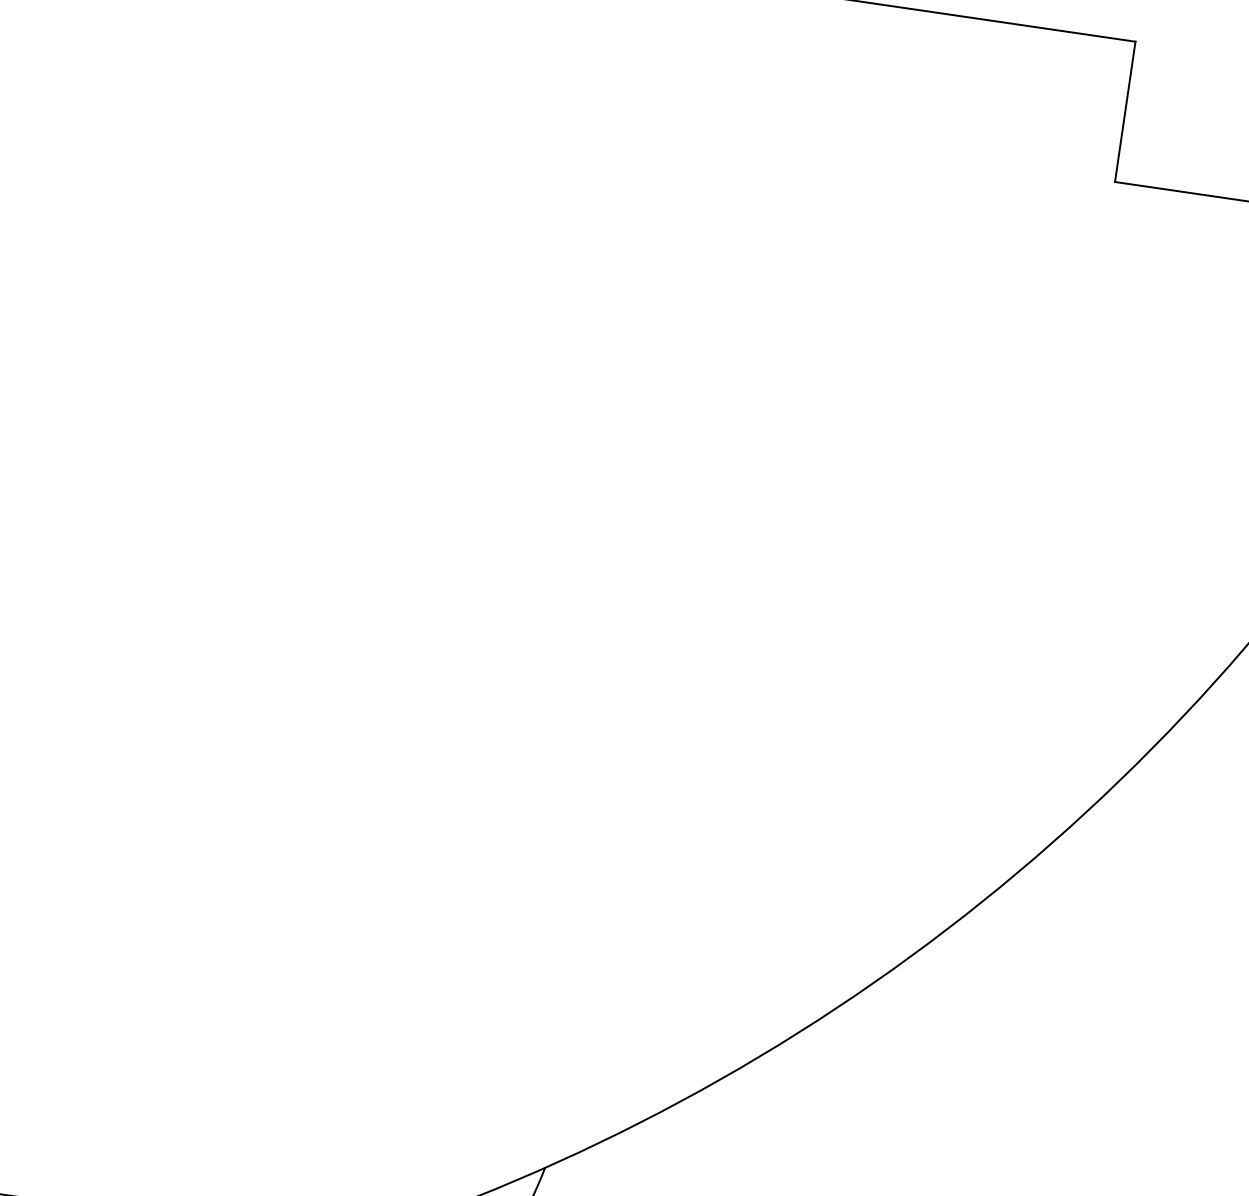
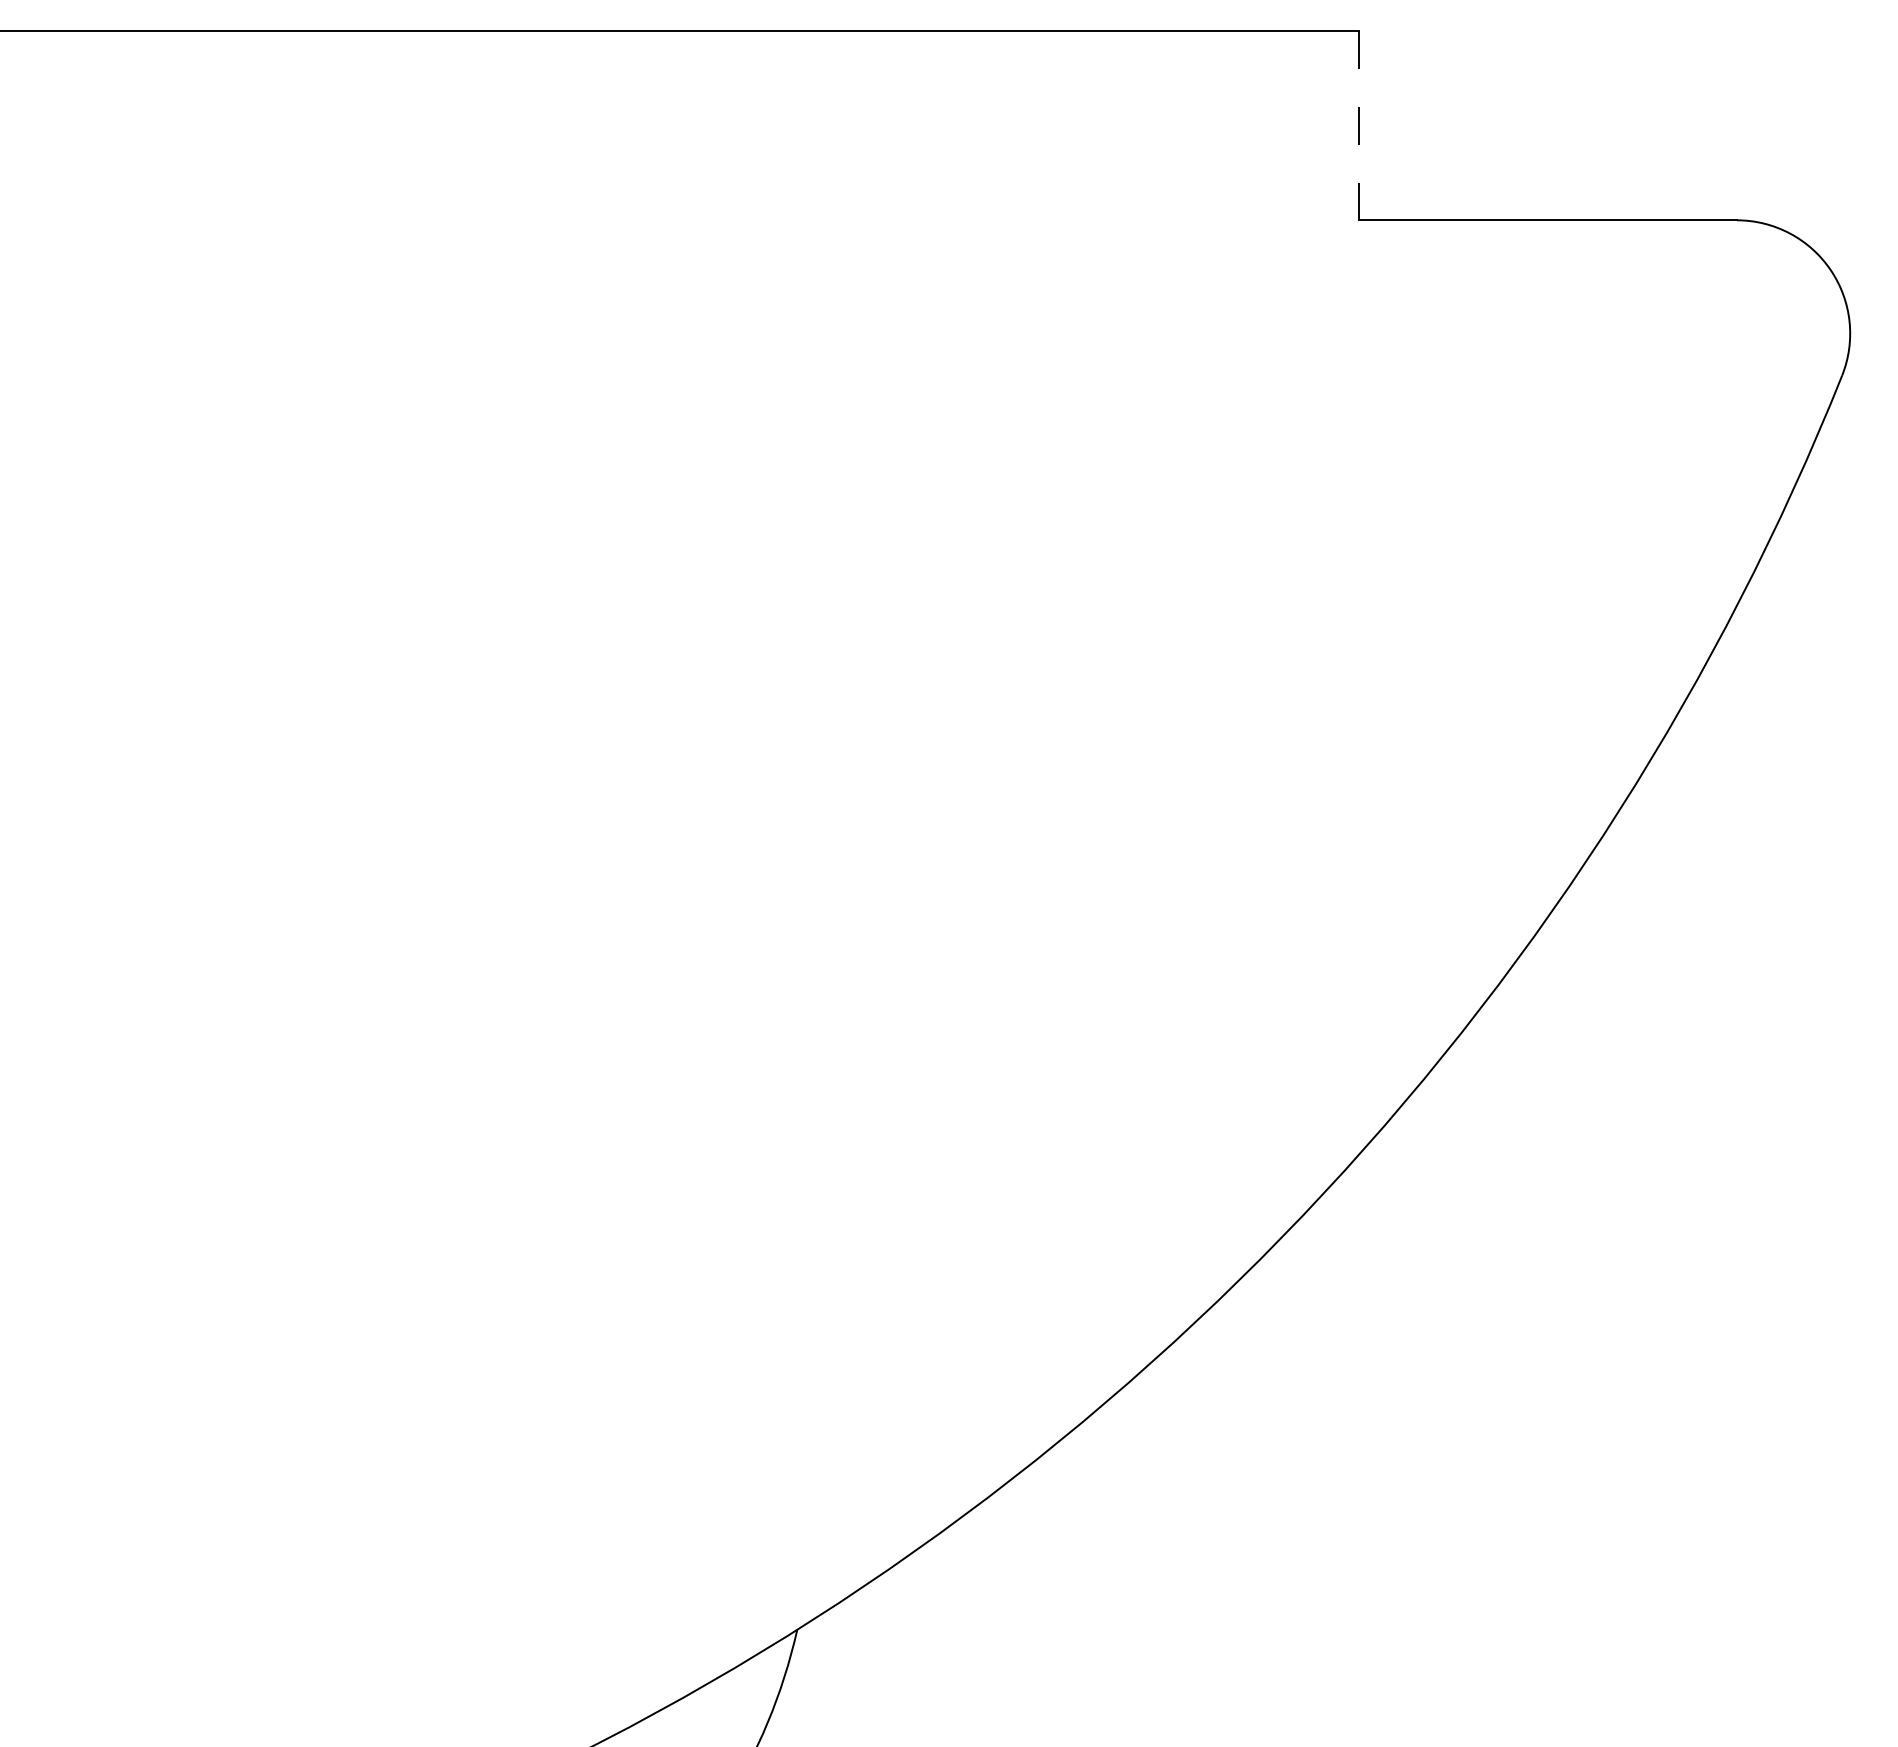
line: (1125, 112) -> (1359, 126), solid -> dashed

